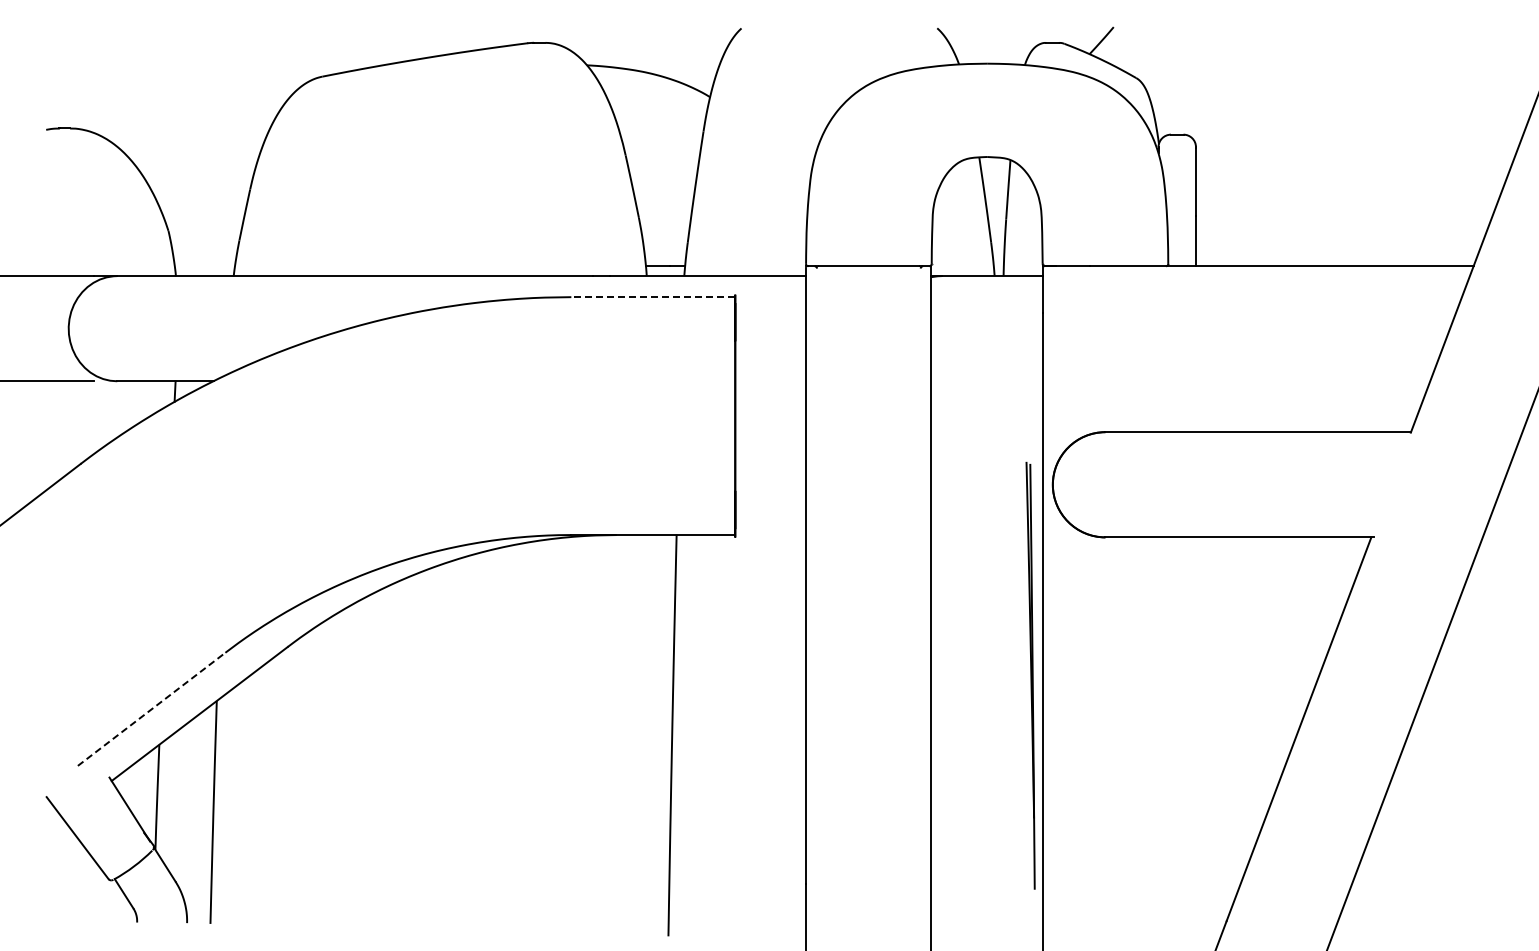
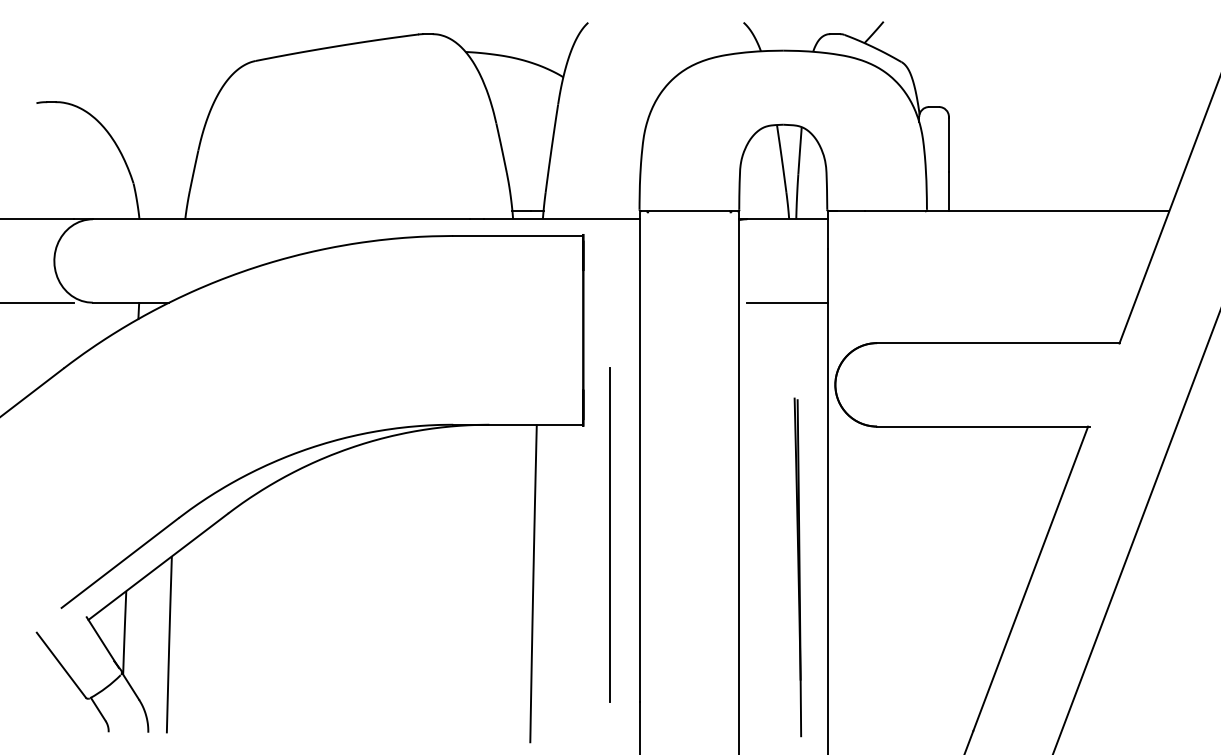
line: (653, 297) -> (518, 236), dashed -> solid
line: (992, 381) -> (787, 302), added
line: (768, 673) -> (609, 534), added
part: (1030, 675) -> (797, 567), moved
line: (151, 709) -> (120, 563), dashed -> solid

